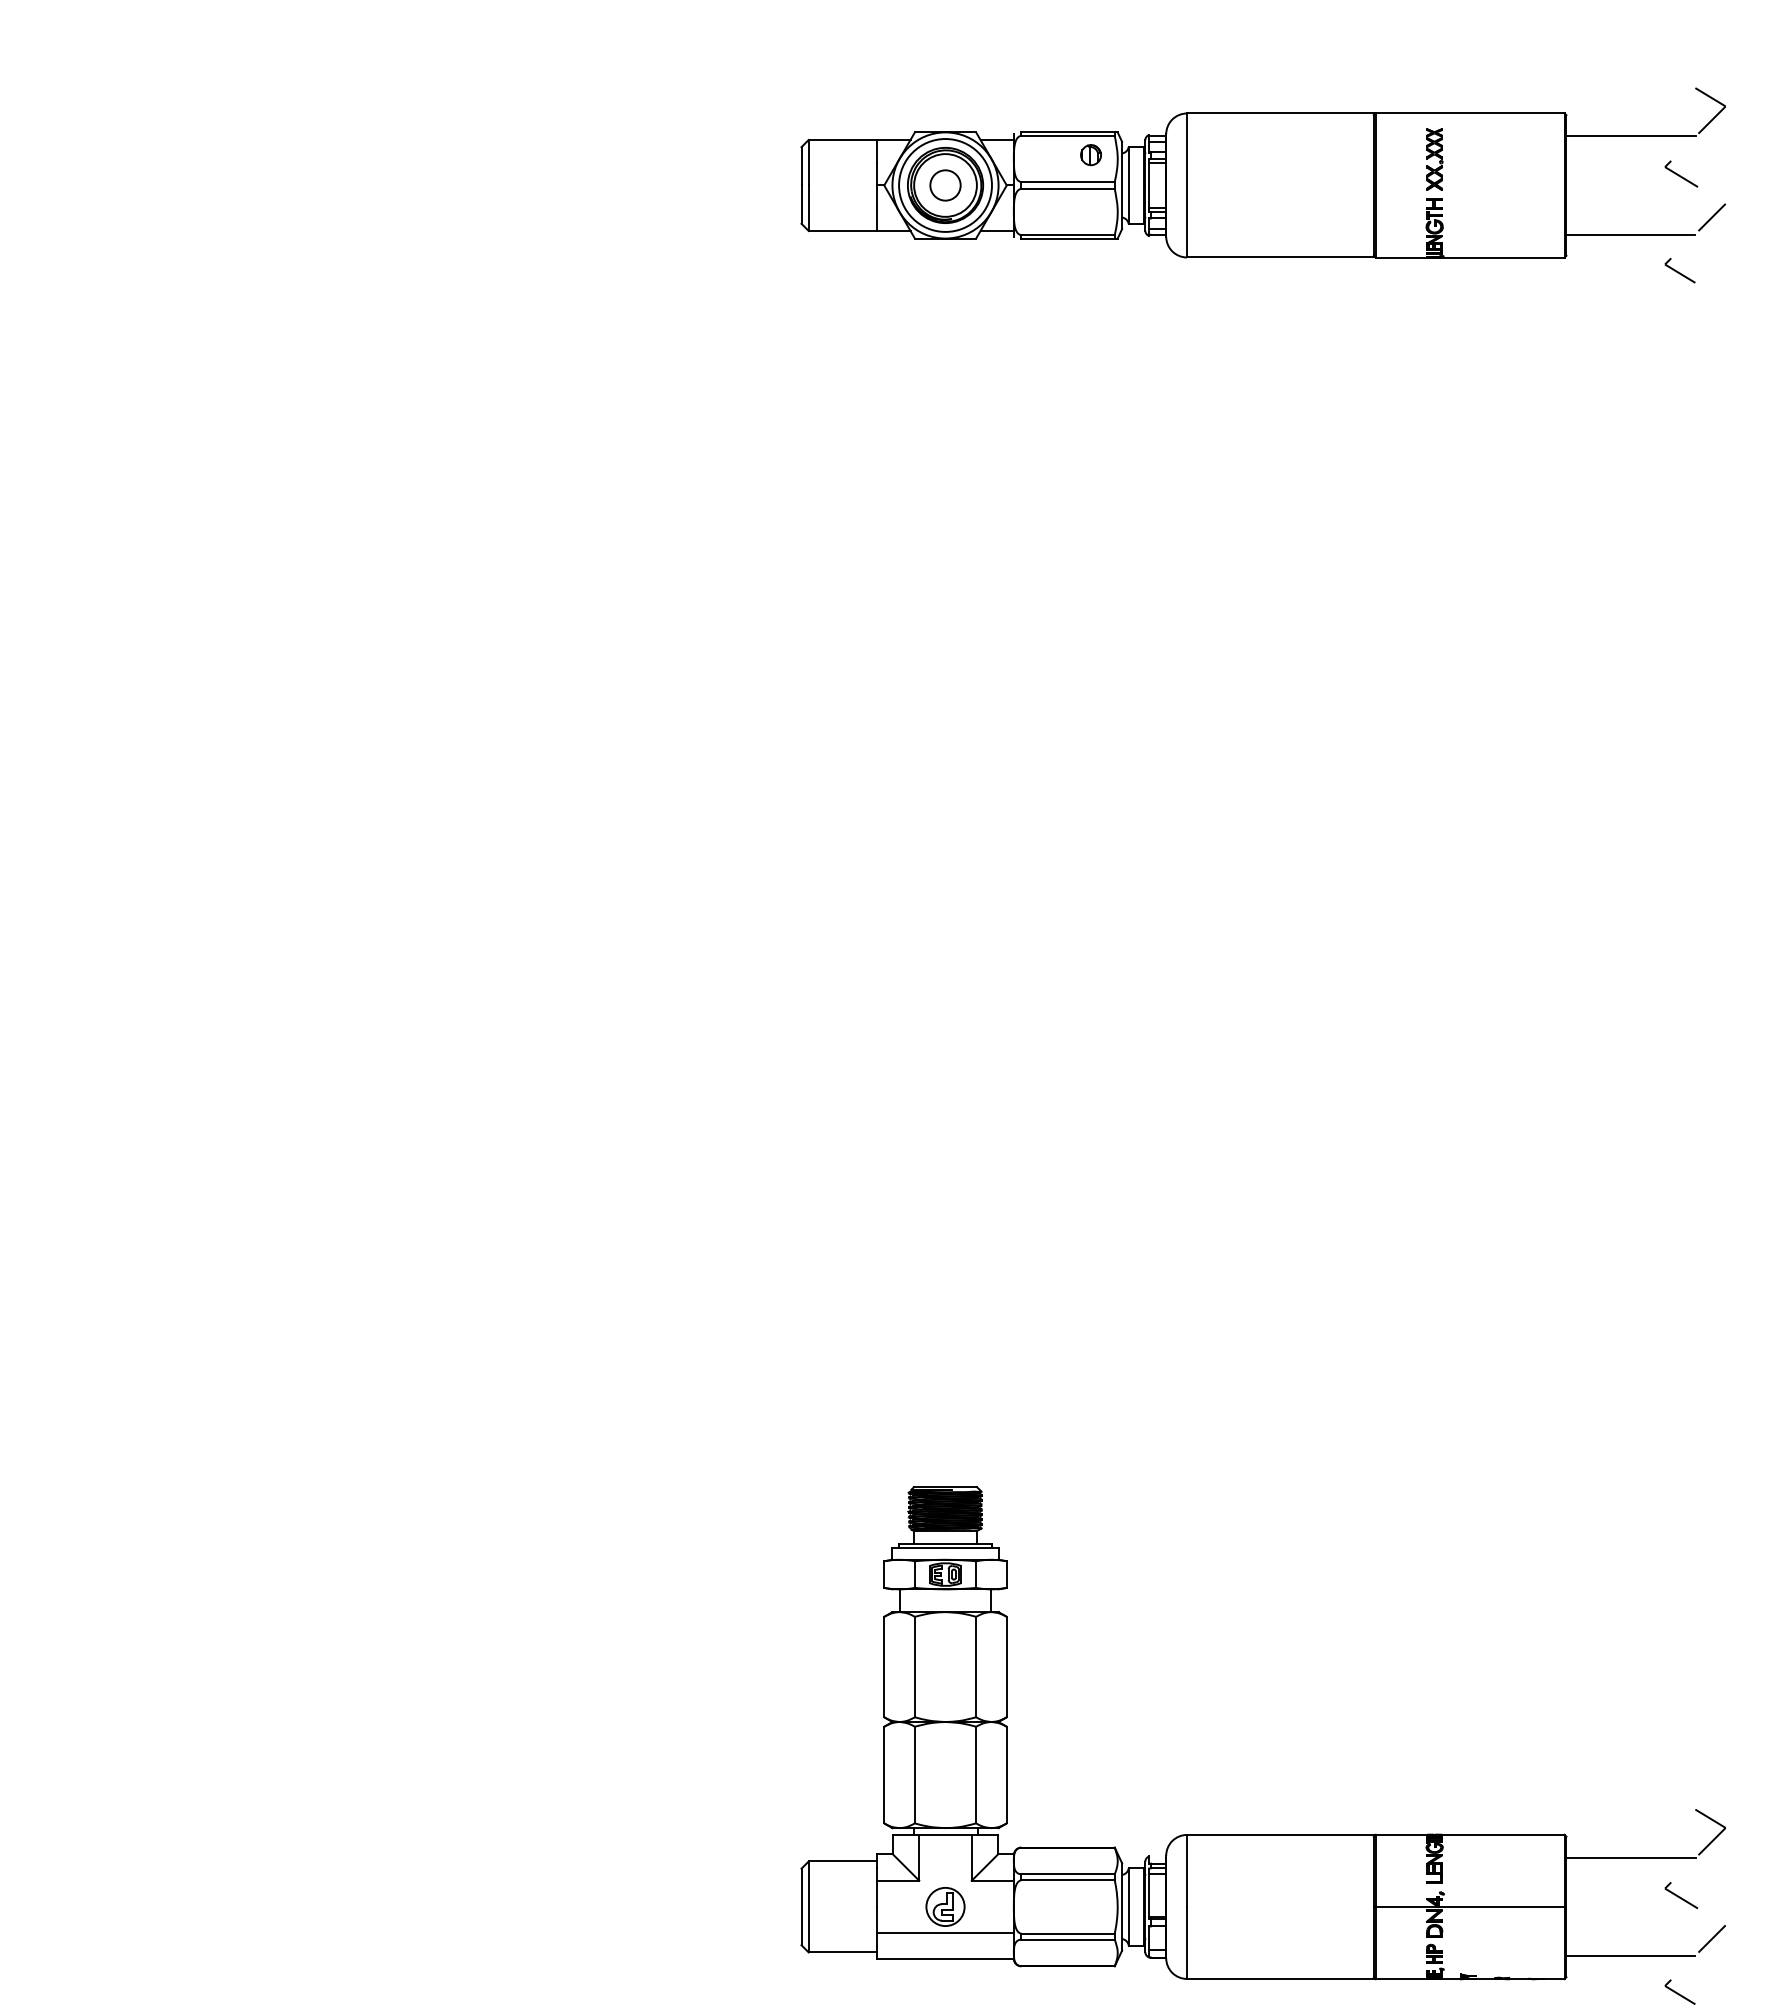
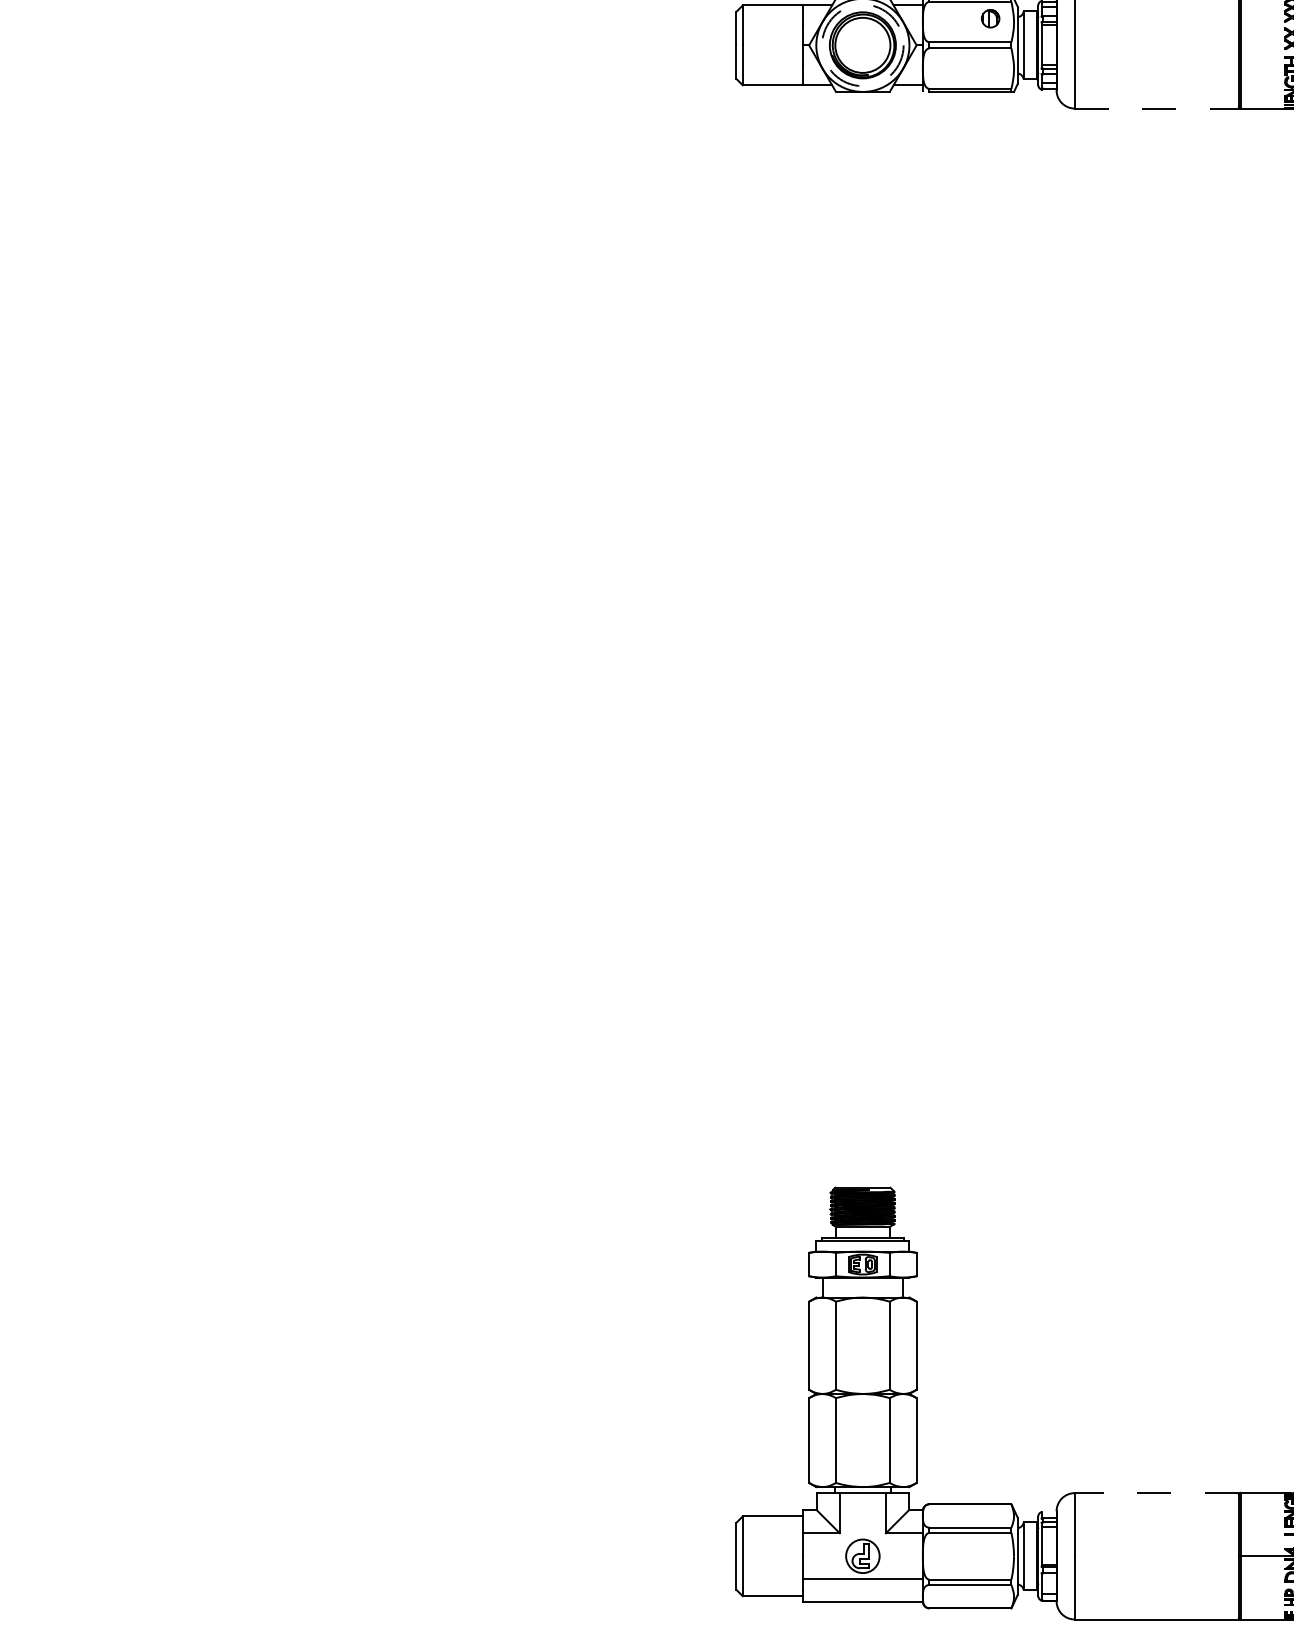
circle: (945, 185) -> (862, 45), removed
circle: (945, 185) -> (862, 45), solid -> dashed
line: (1280, 257) -> (1156, 108), solid -> dashed
line: (1279, 1834) -> (1156, 1492), solid -> dashed

